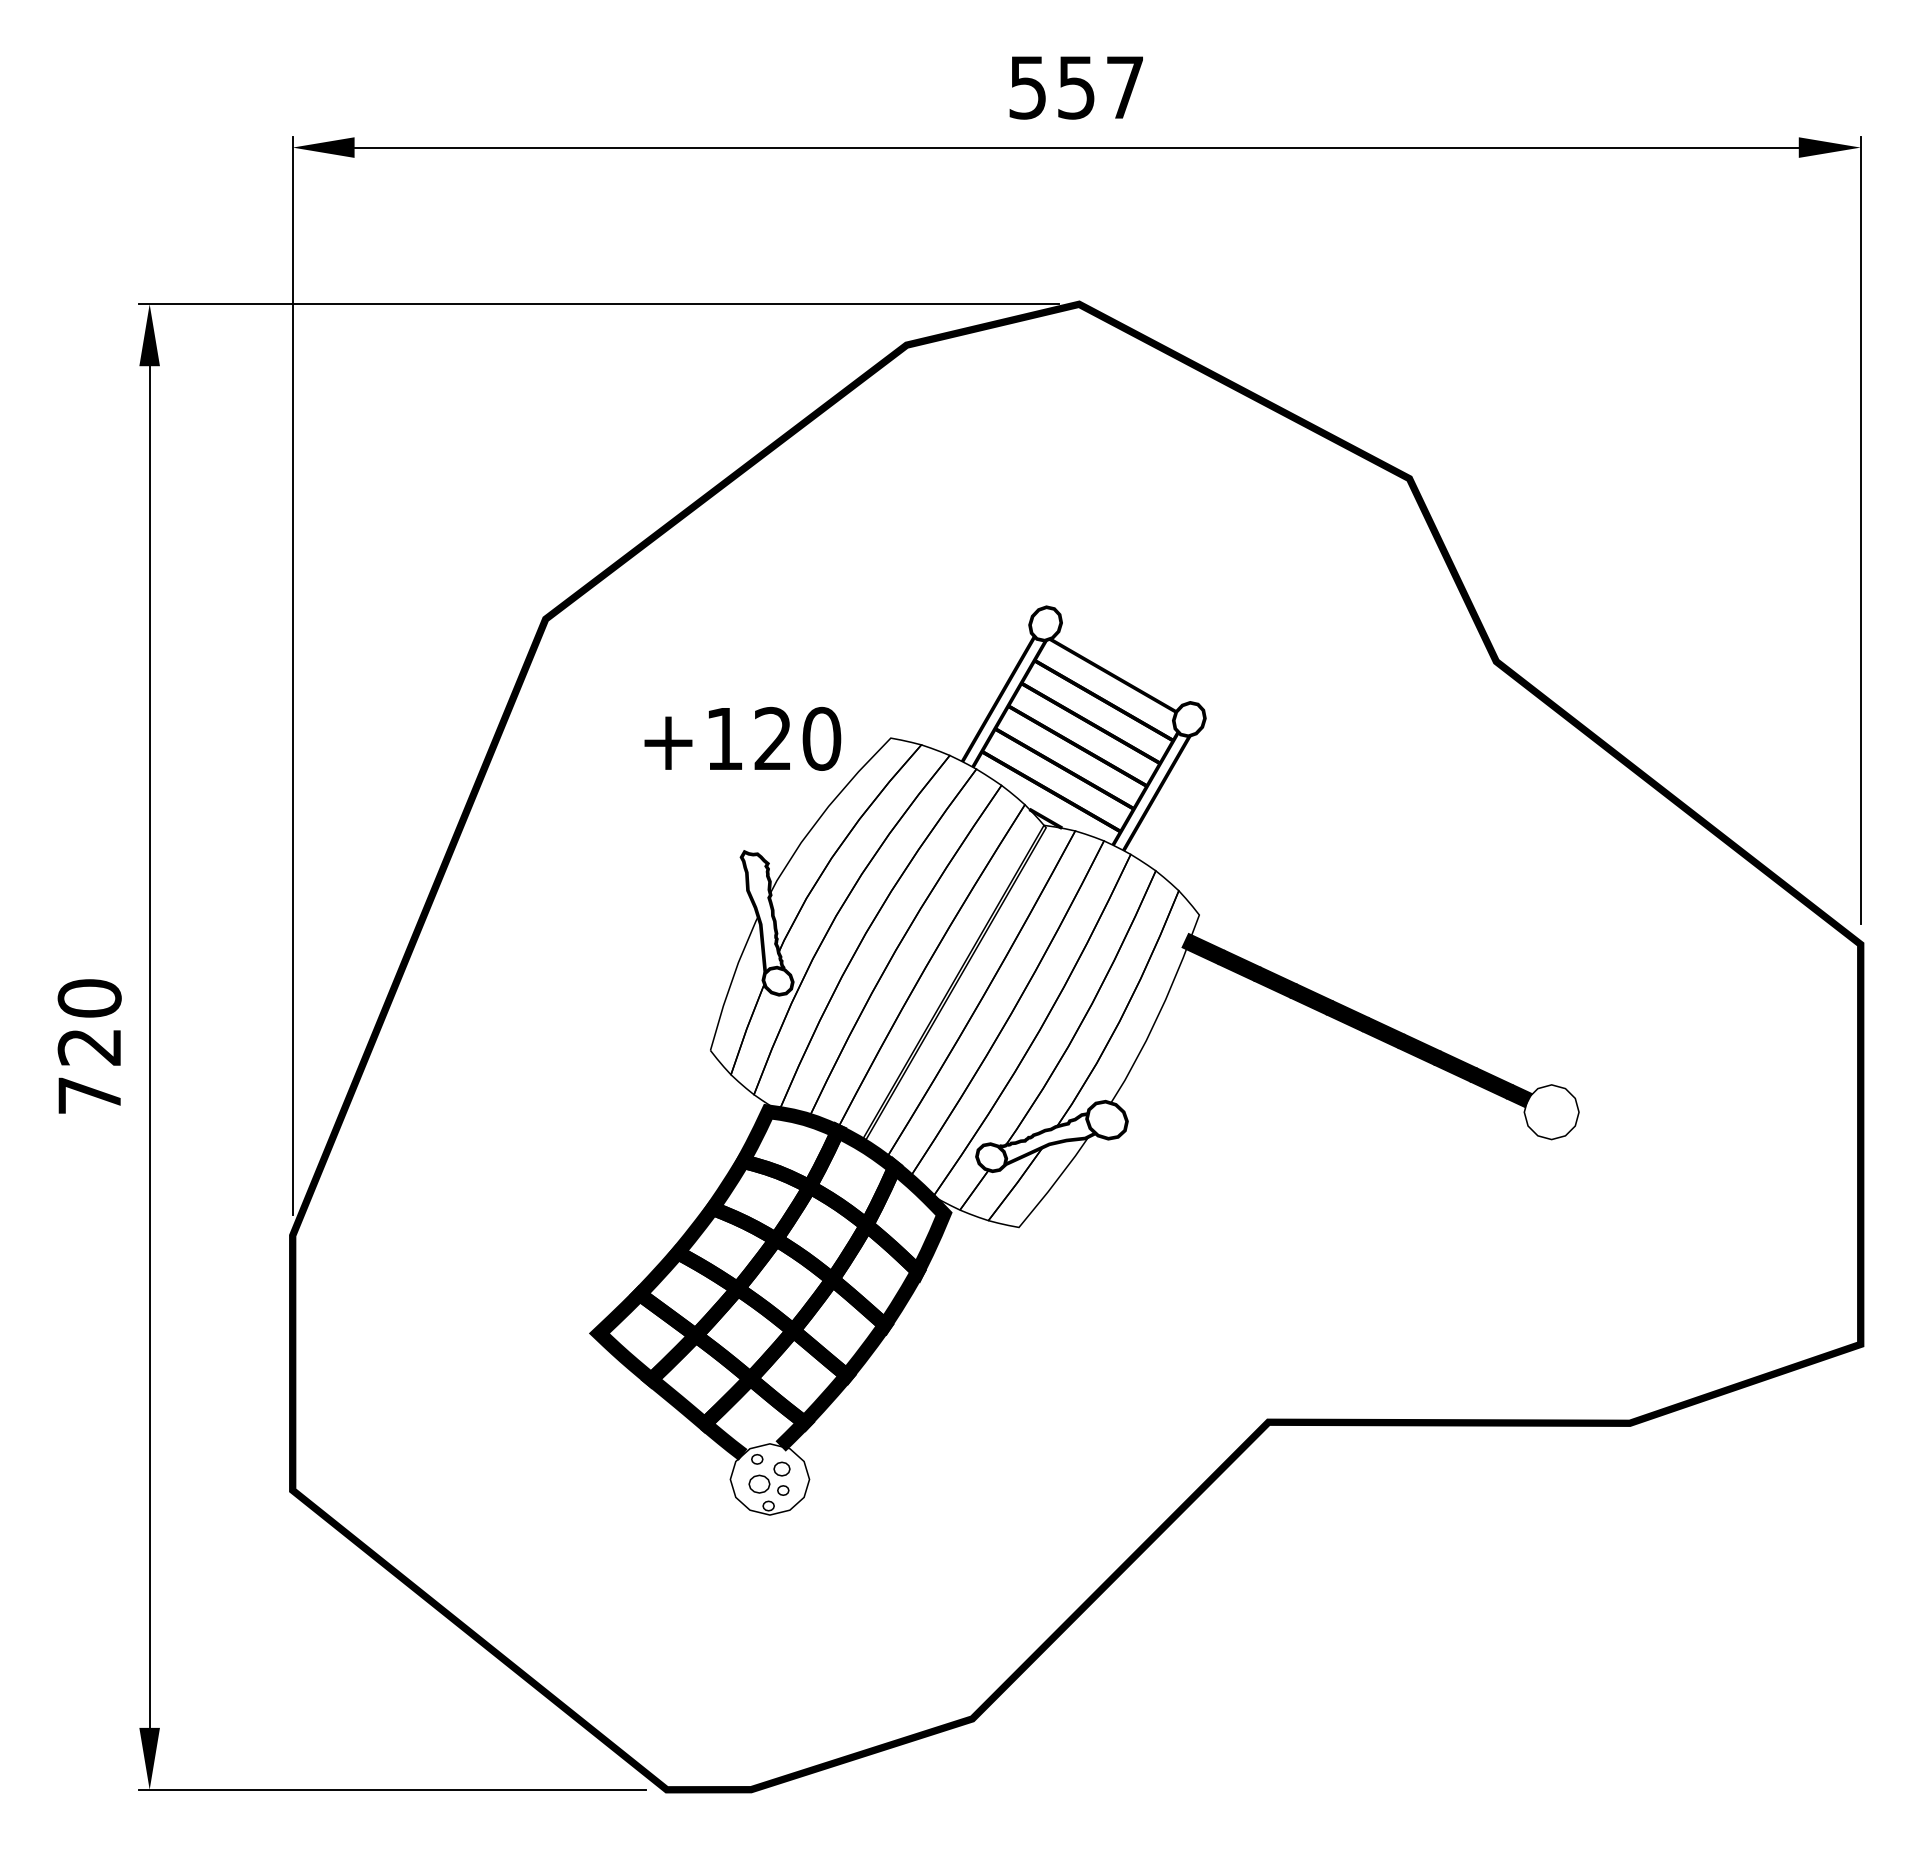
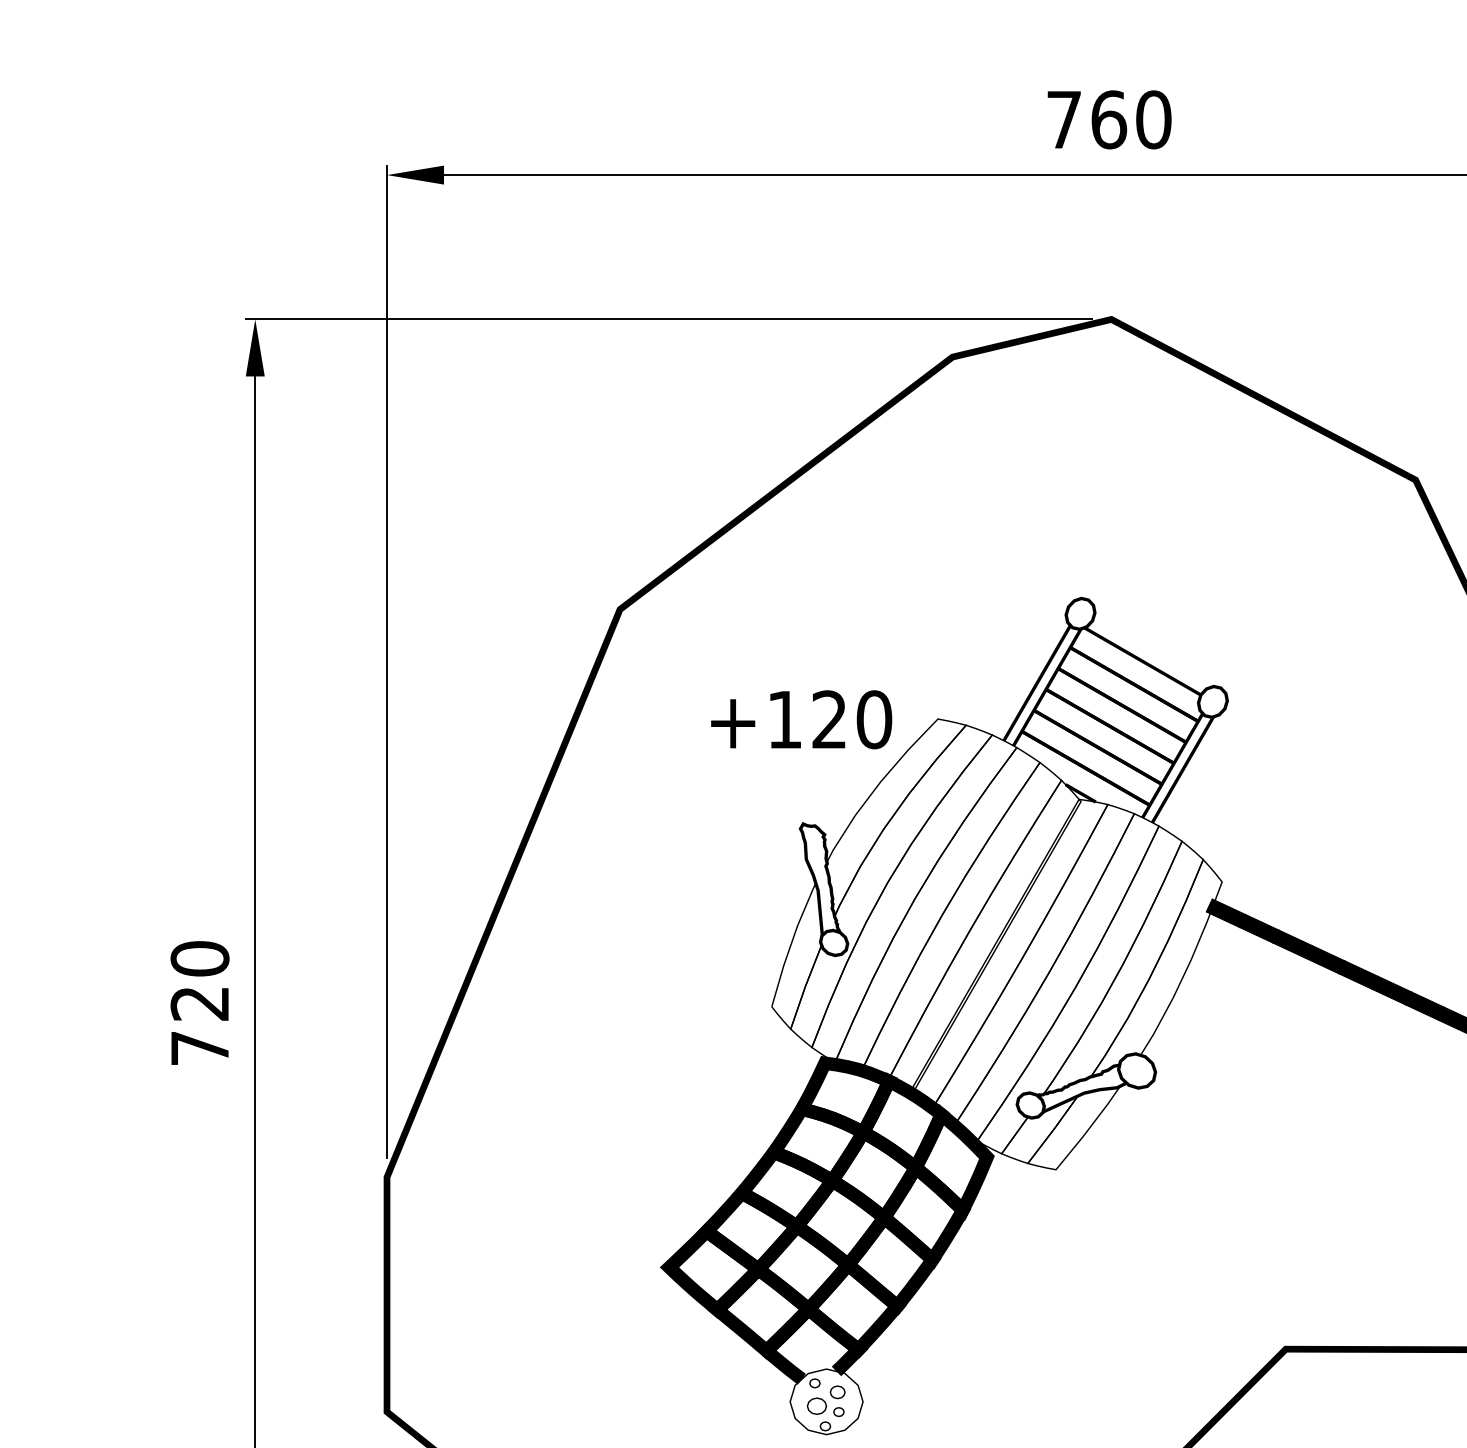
text: (1076, 87) -> (1108, 119), 557 -> 760

